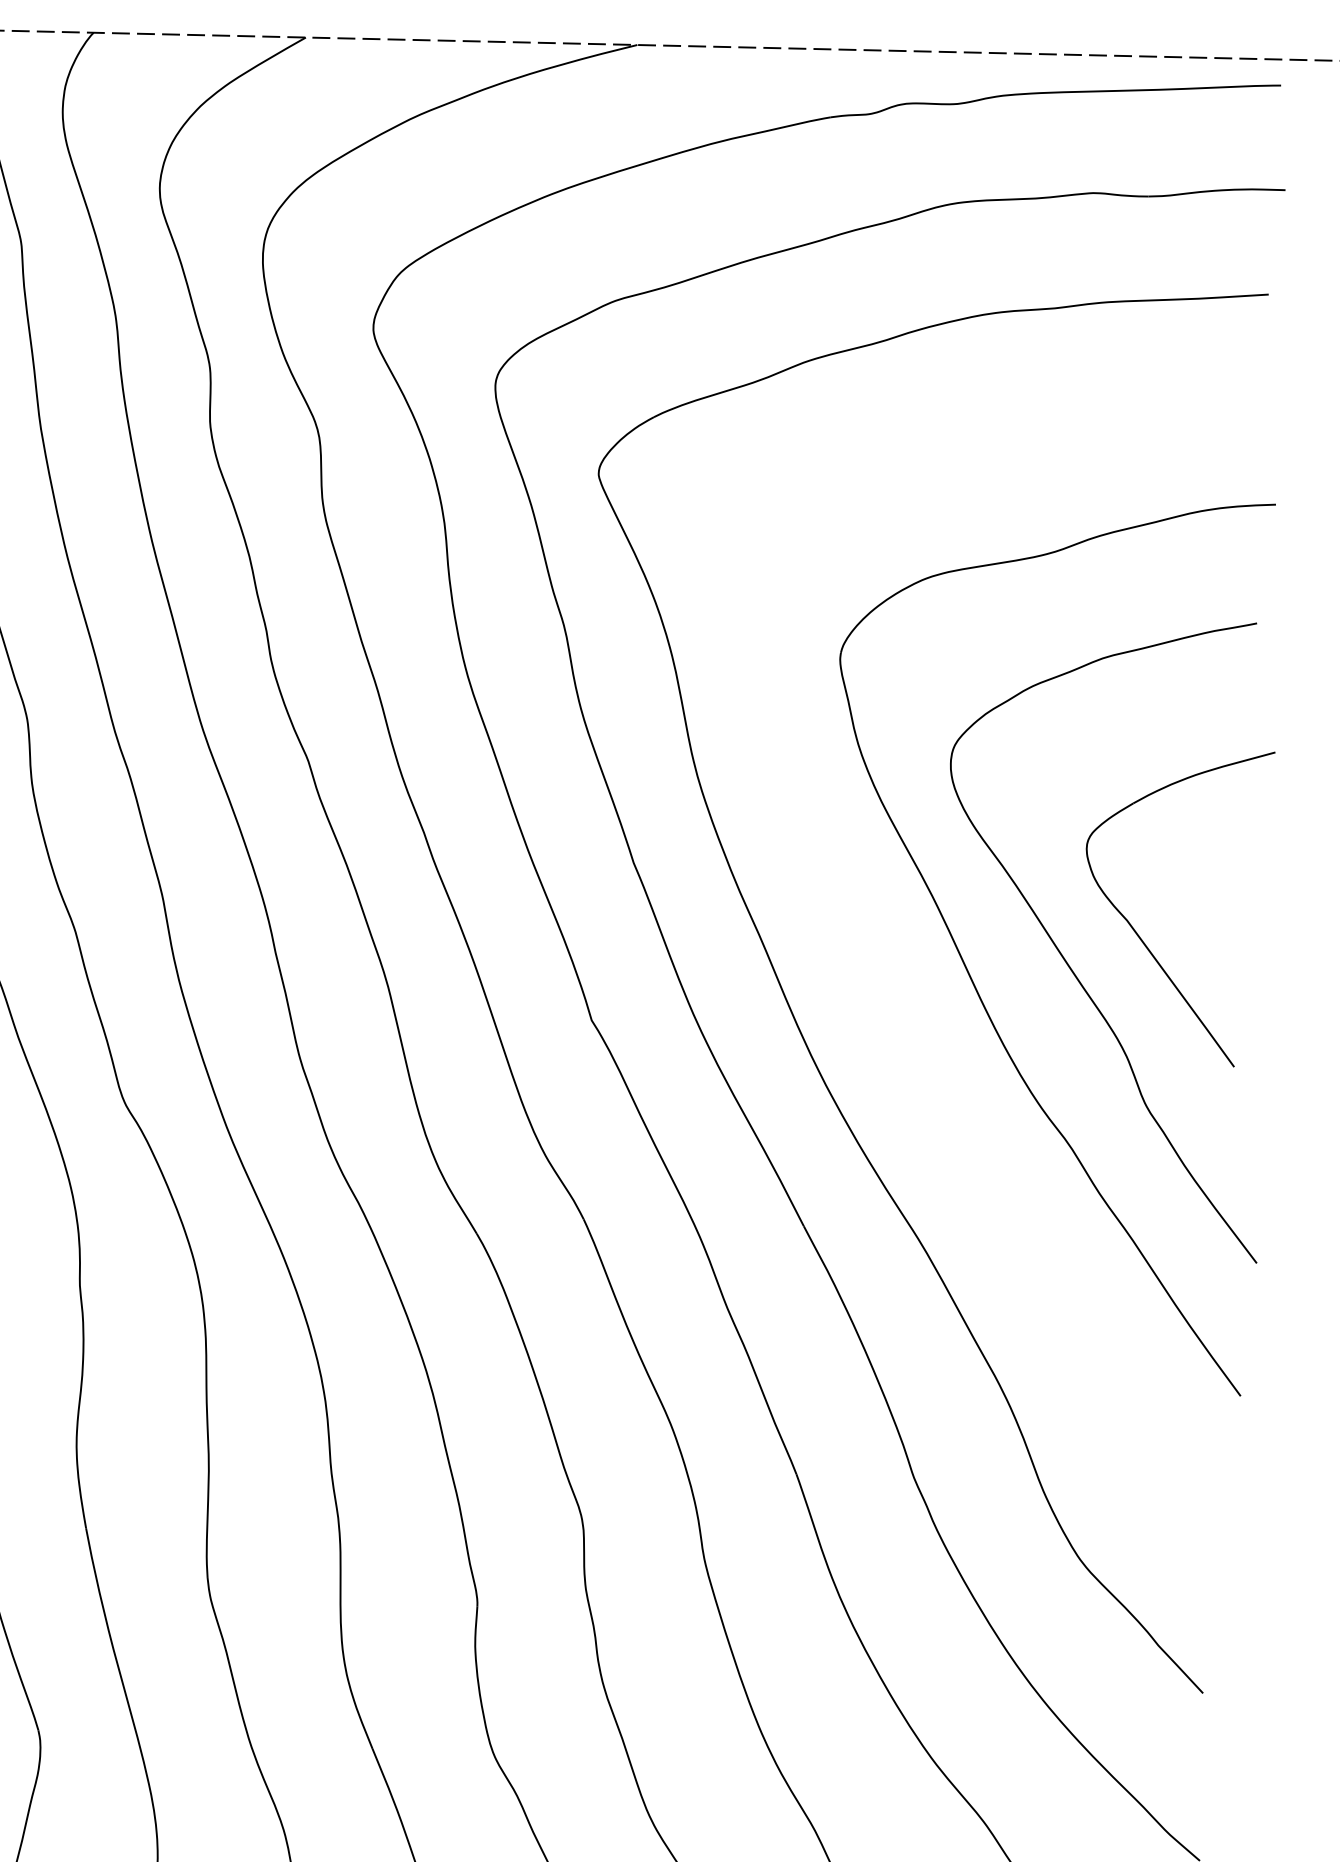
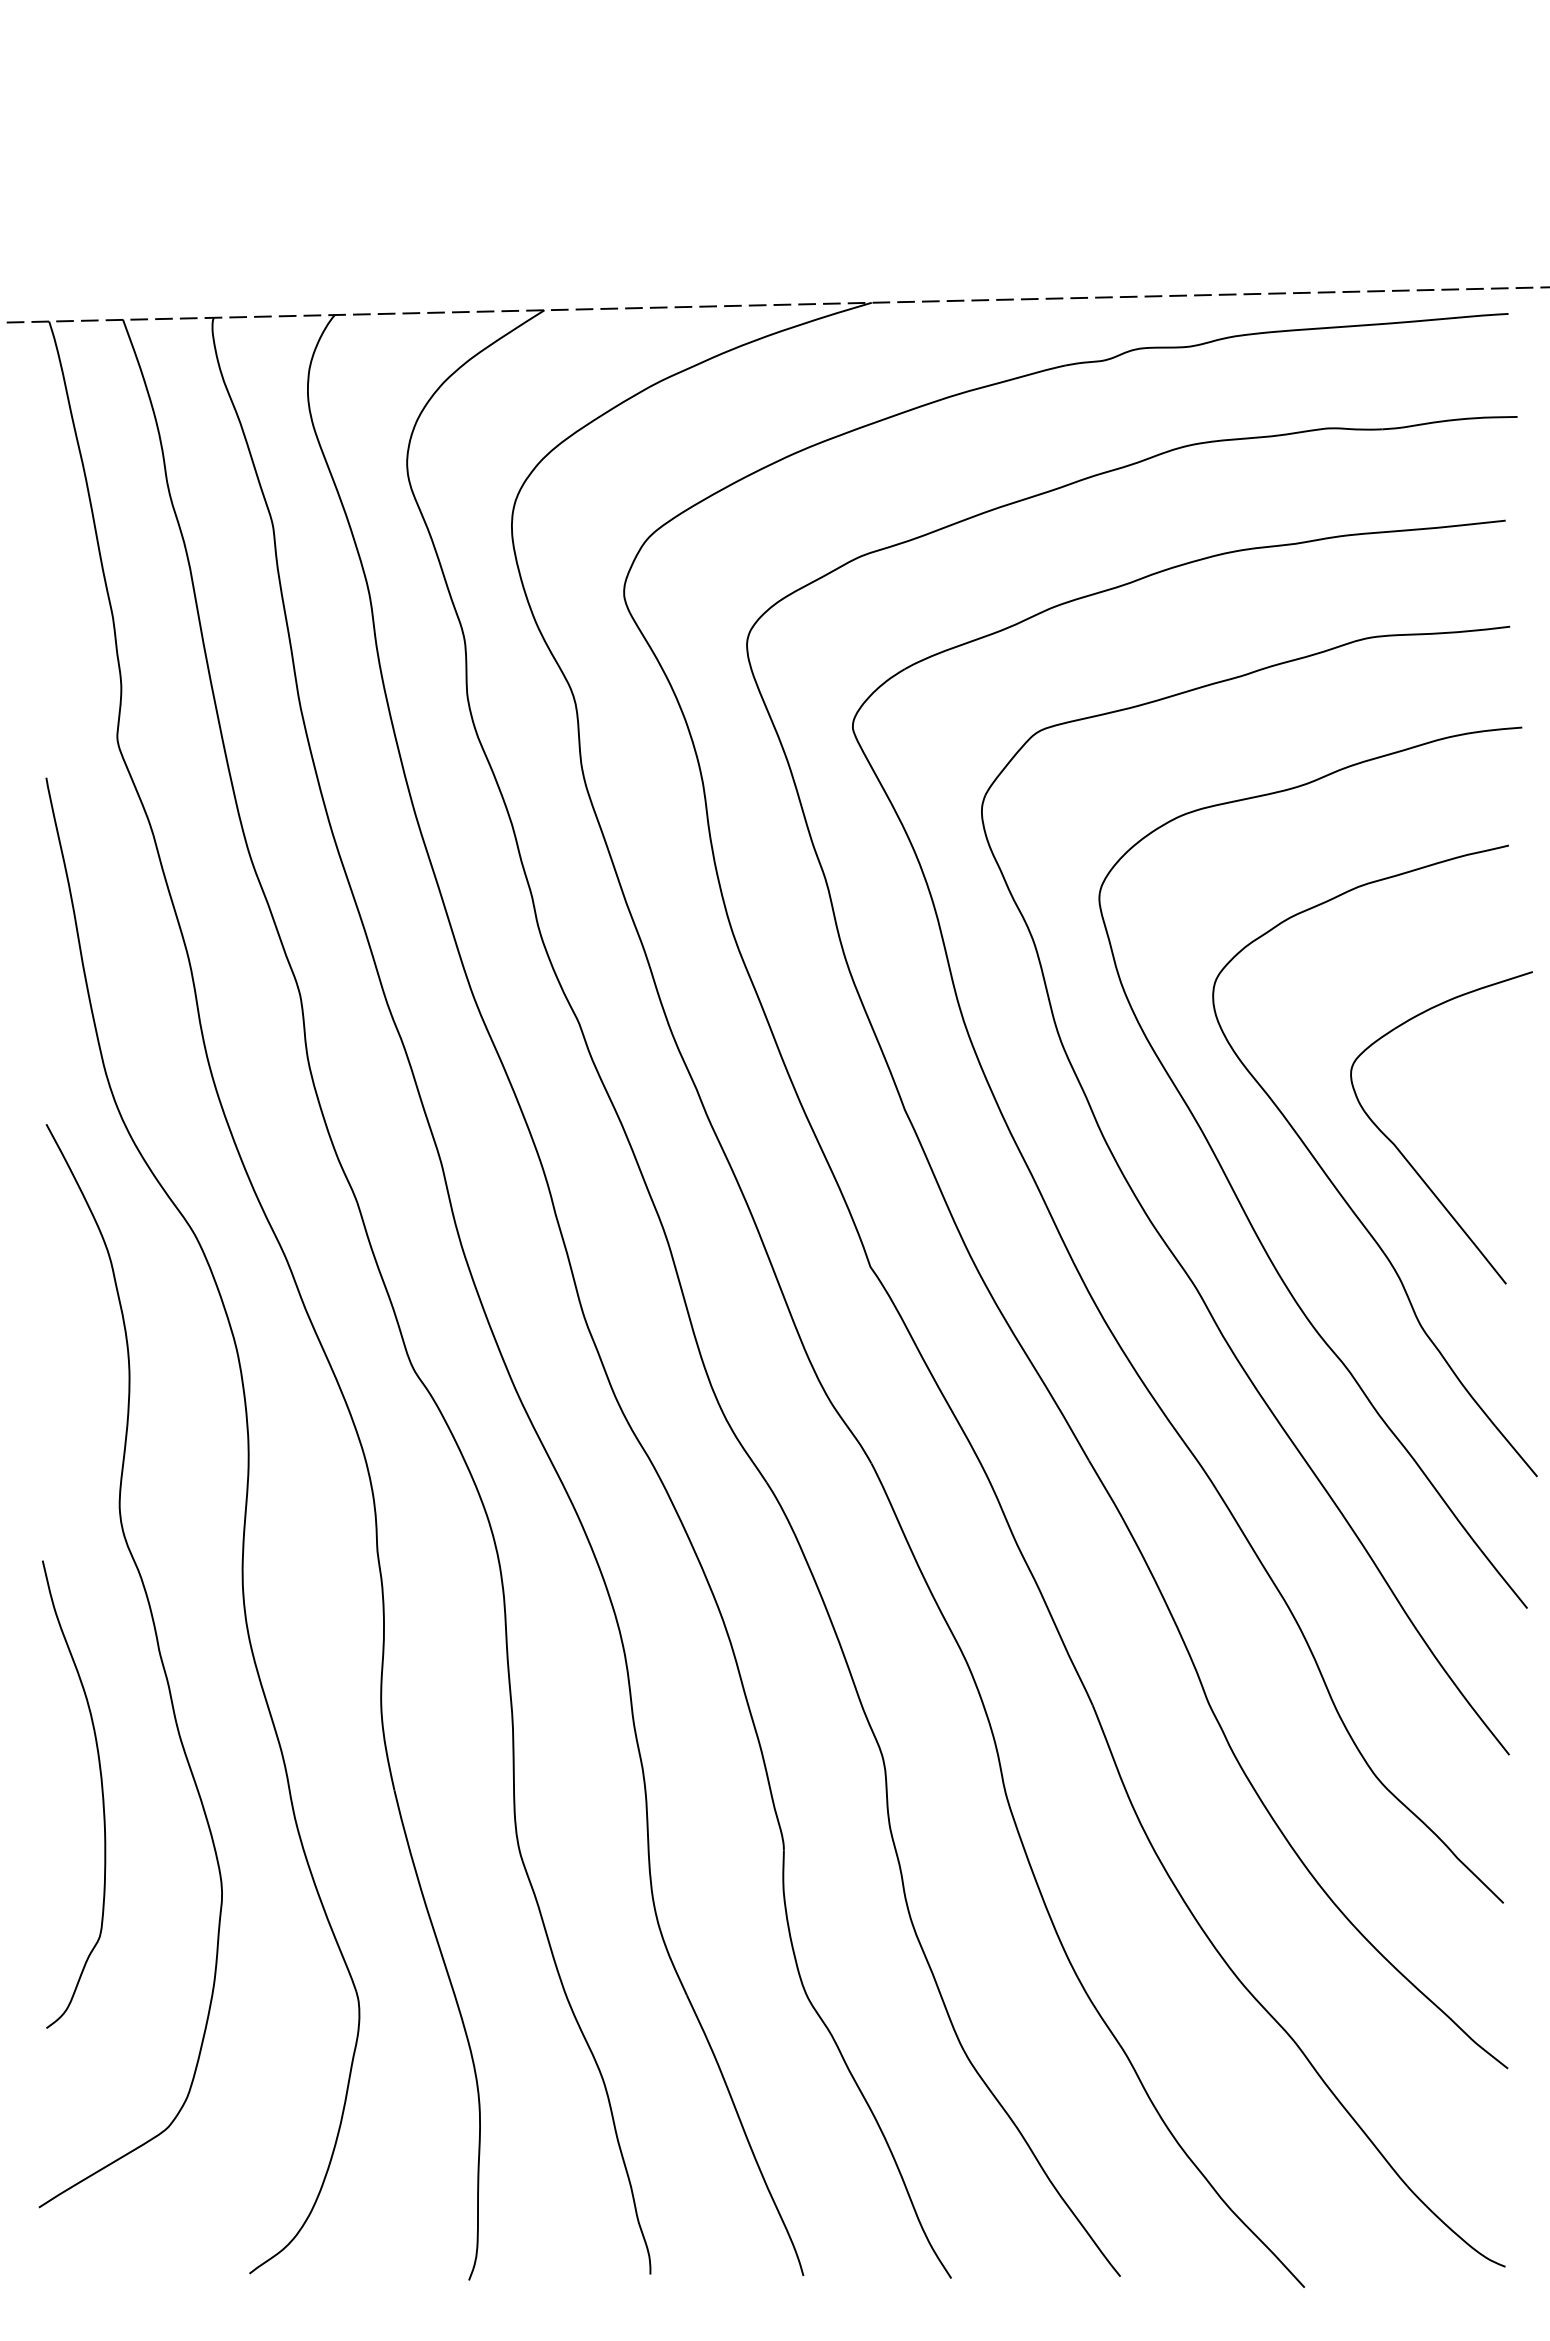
part: (894, 1012) -> (1168, 1245), added

